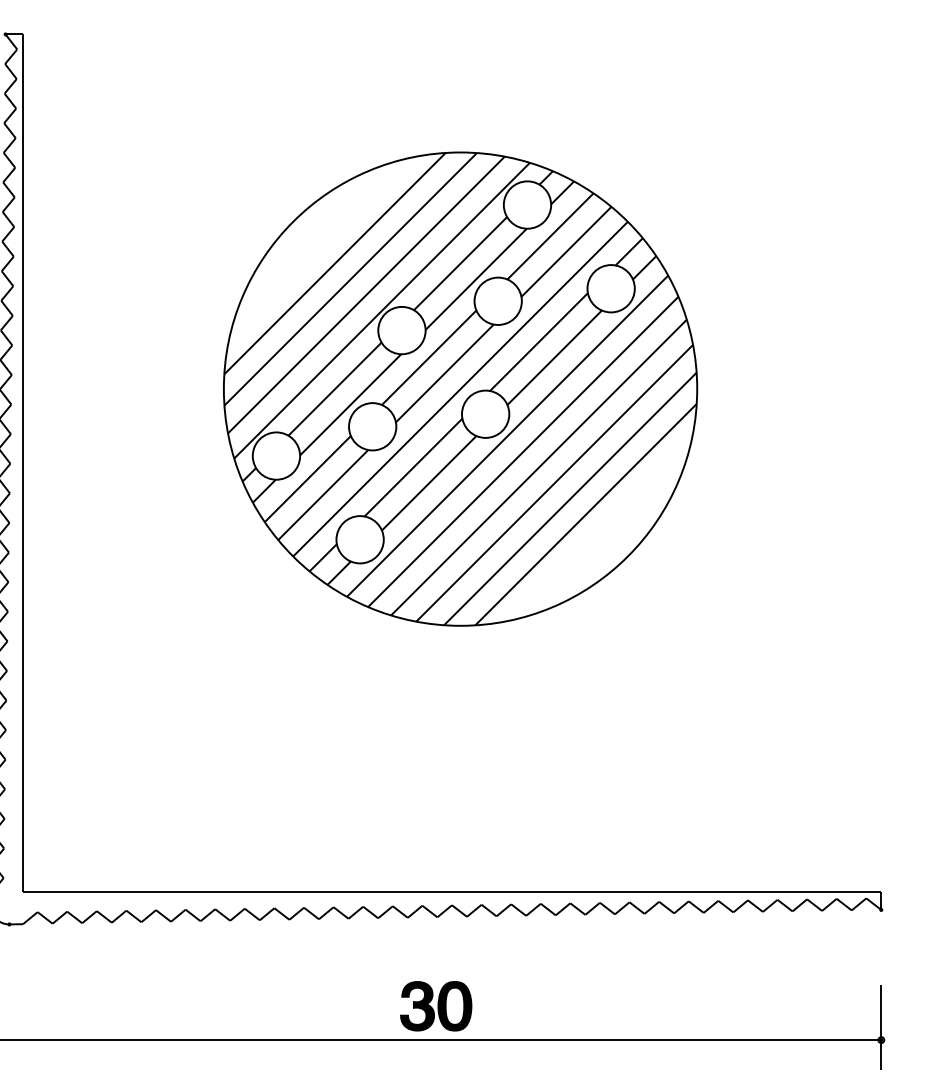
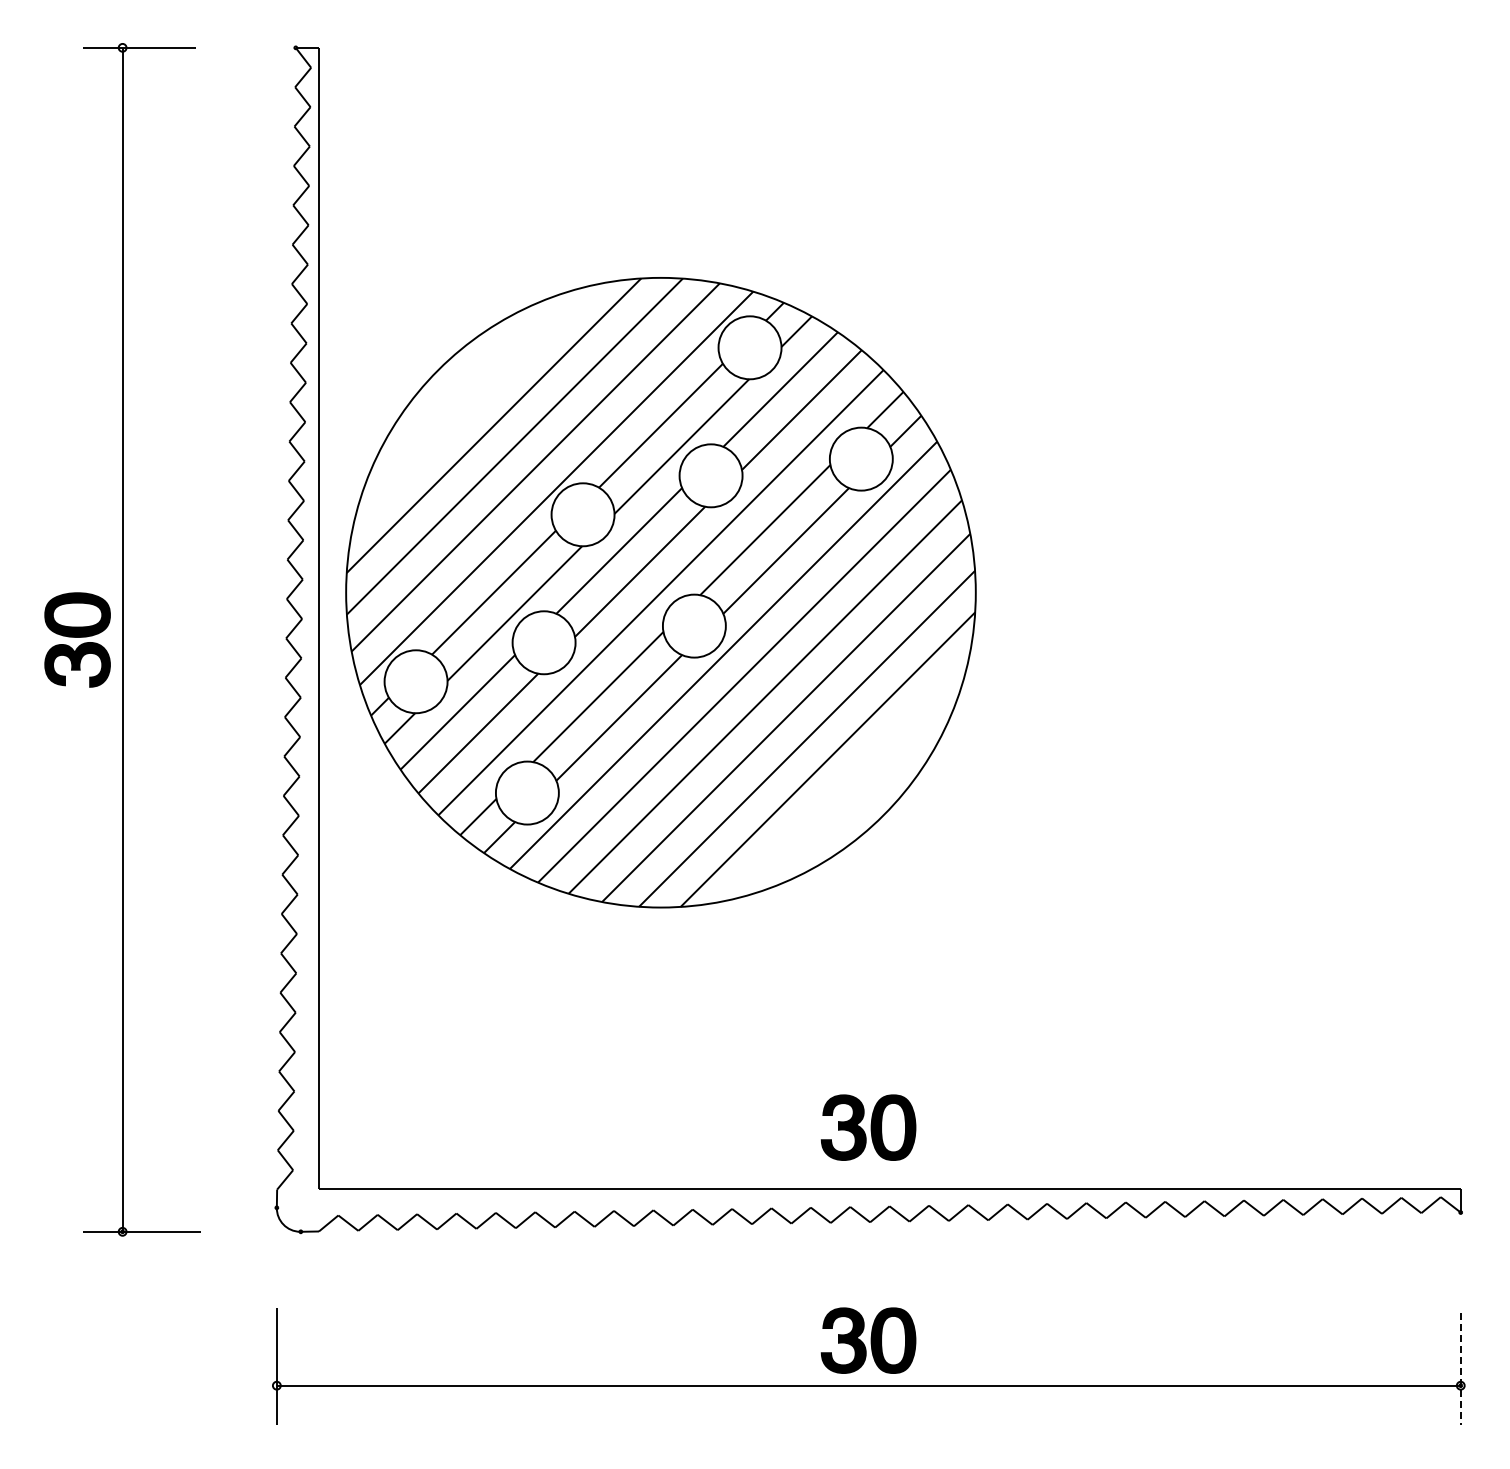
part: (460, 388) -> (660, 592), moved
part: (436, 846) -> (868, 1127), added
line: (881, 1027) -> (1460, 1369), solid -> dashed

